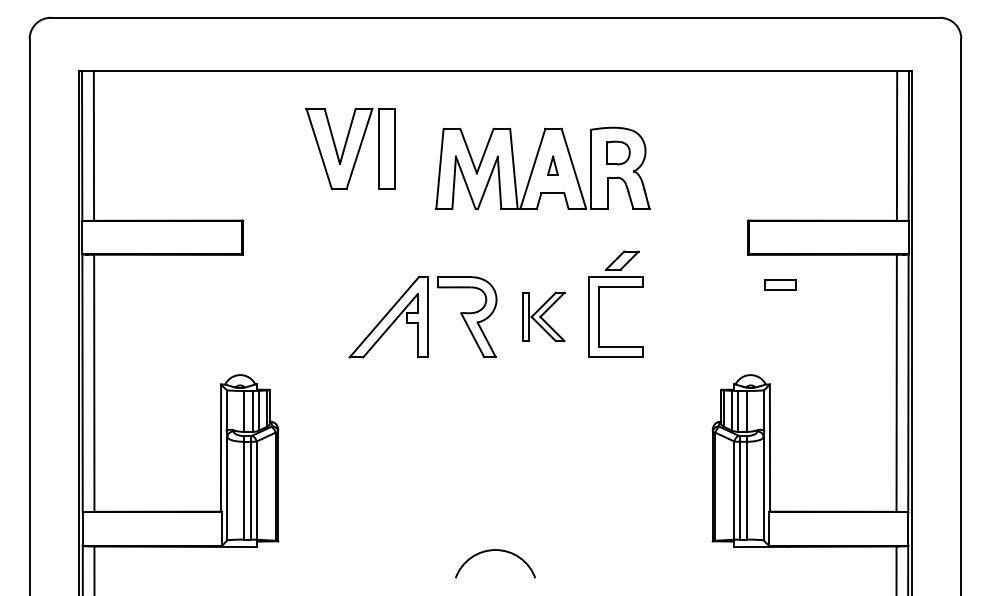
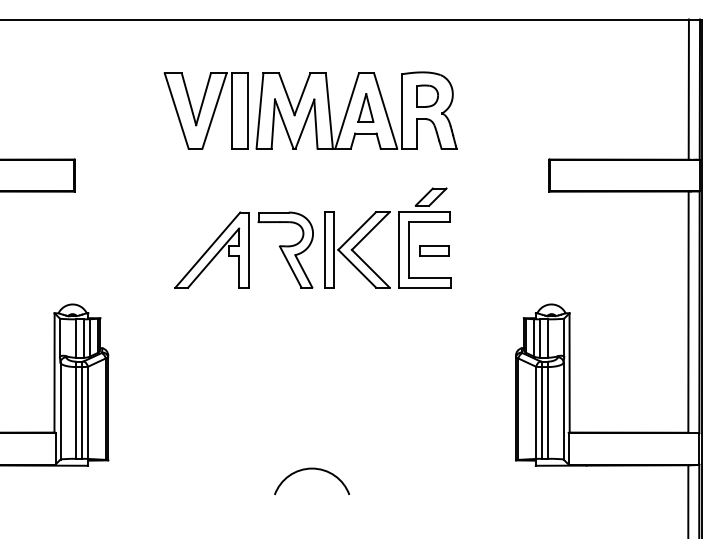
part: (350, 148) -> (206, 110), moved
part: (552, 165) -> (365, 107), size x1.67
part: (780, 284) -> (434, 250), moved
part: (543, 316) -> (357, 249), size x1.67

